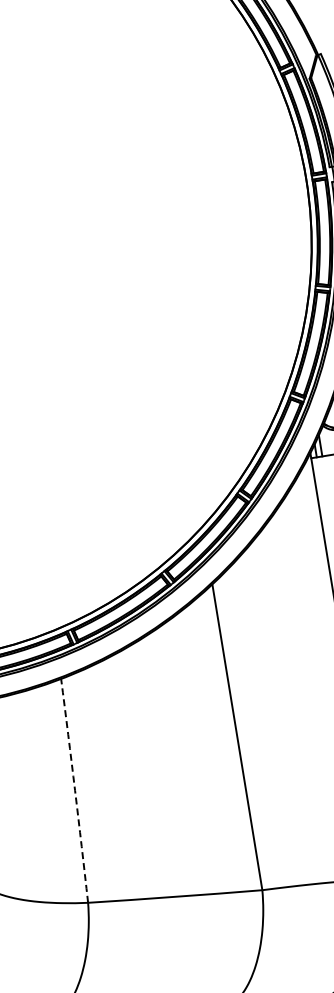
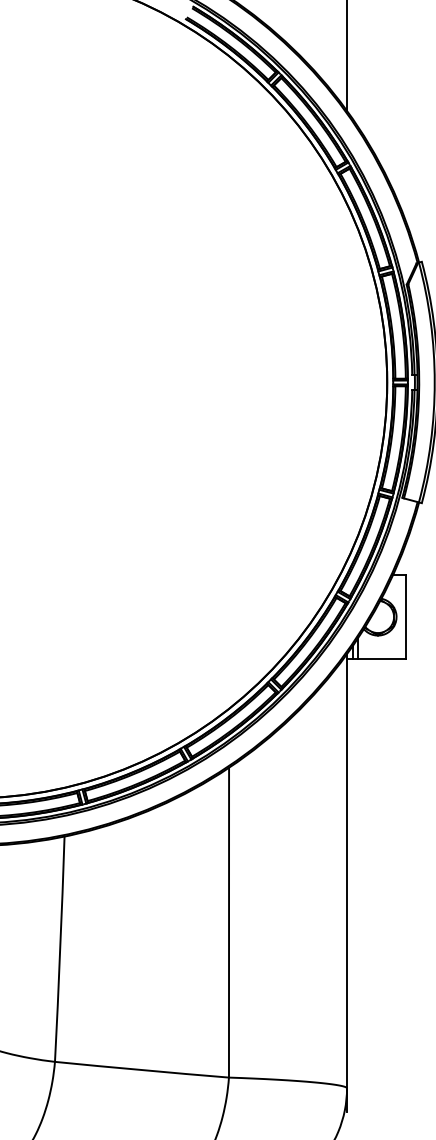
arc: (75, 791) -> (60, 949), dashed -> solid

